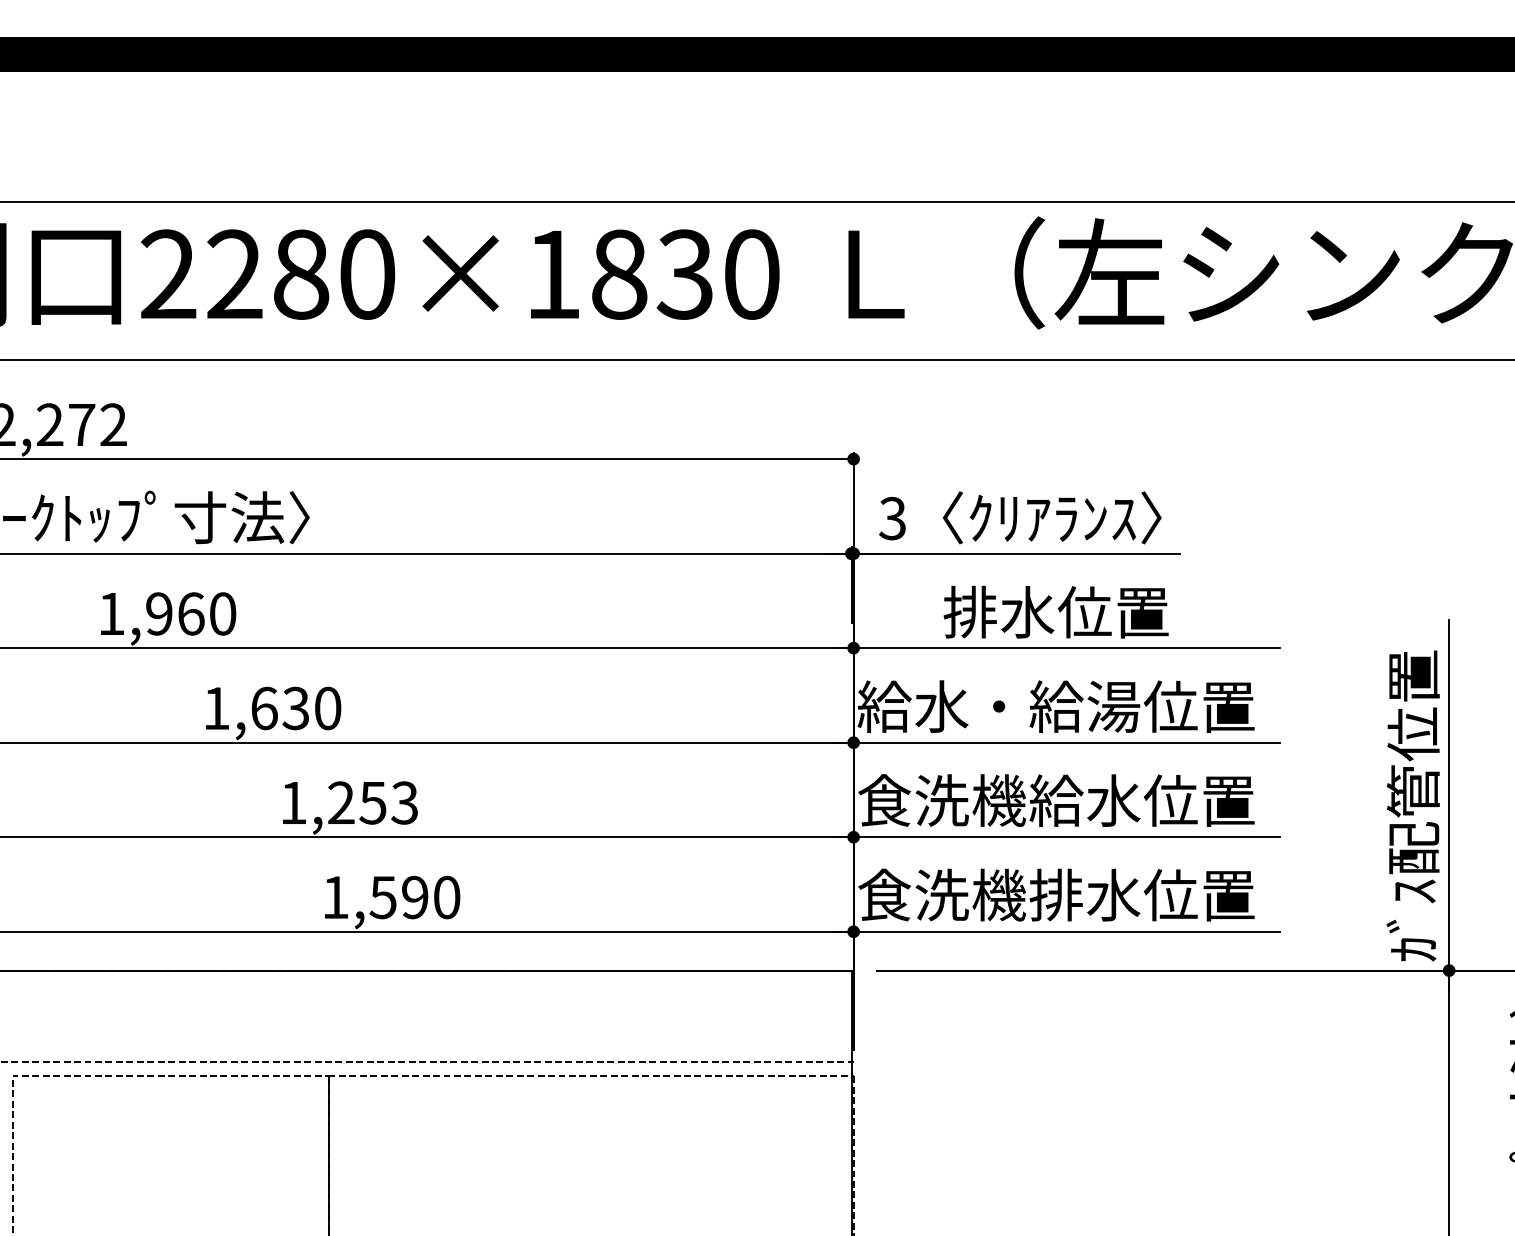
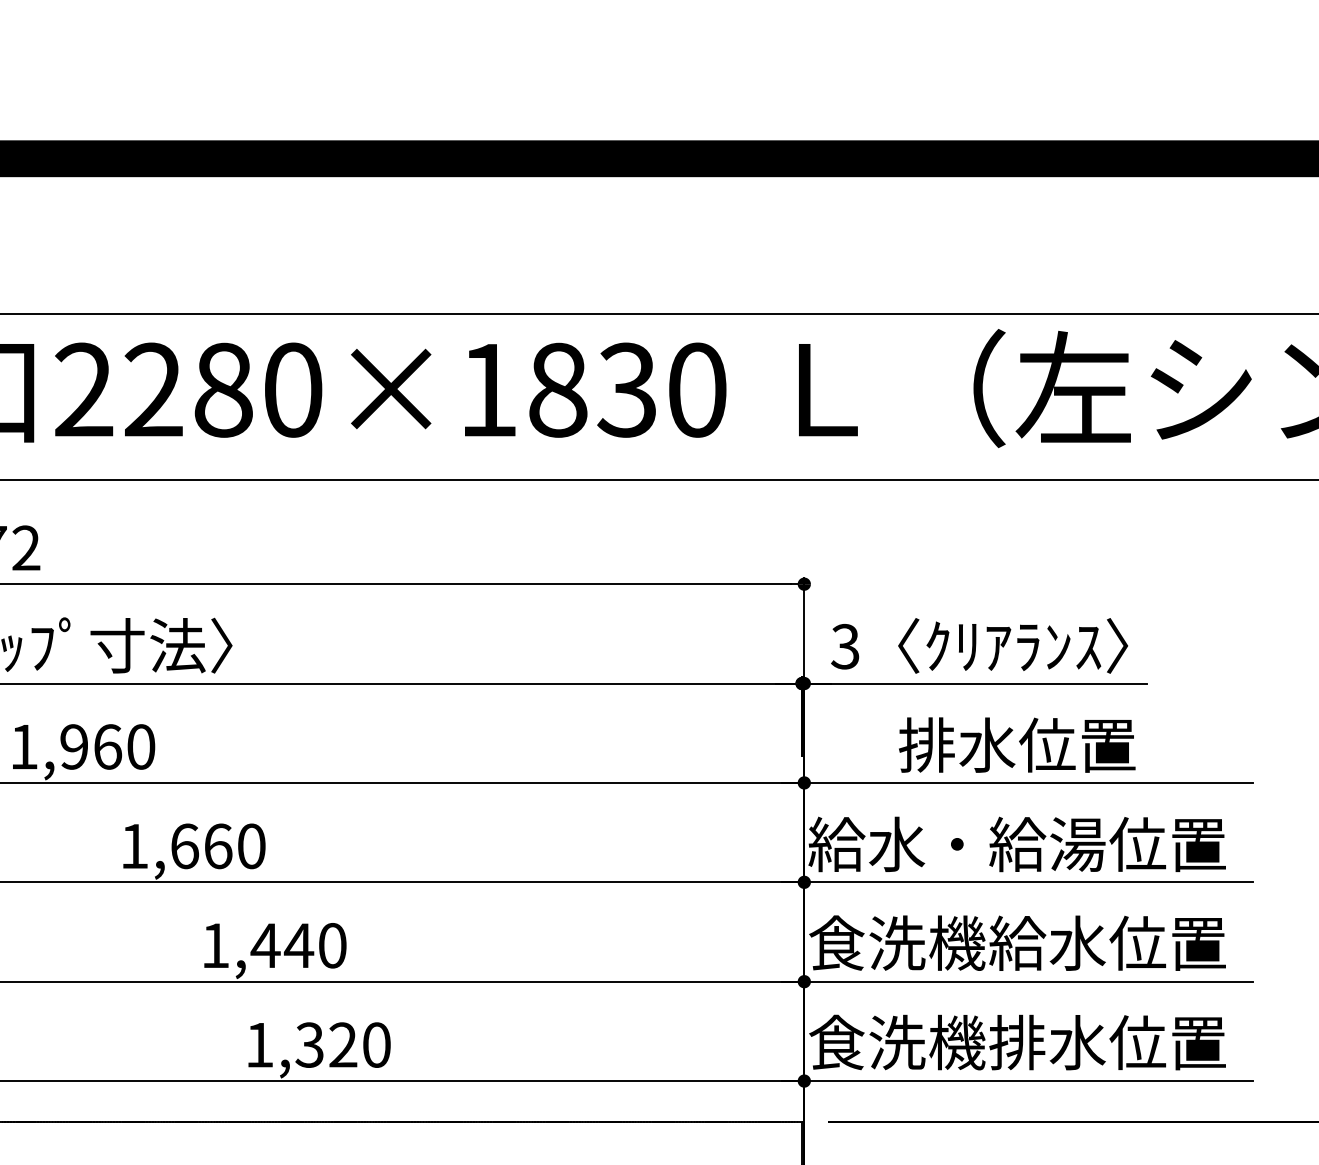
text: (295, 708) -> (217, 846), 1,630 -> 1,660
text: (372, 802) -> (298, 945), 1,253 -> 1,440
text: (398, 897) -> (325, 1045), 1,590 -> 1,320

